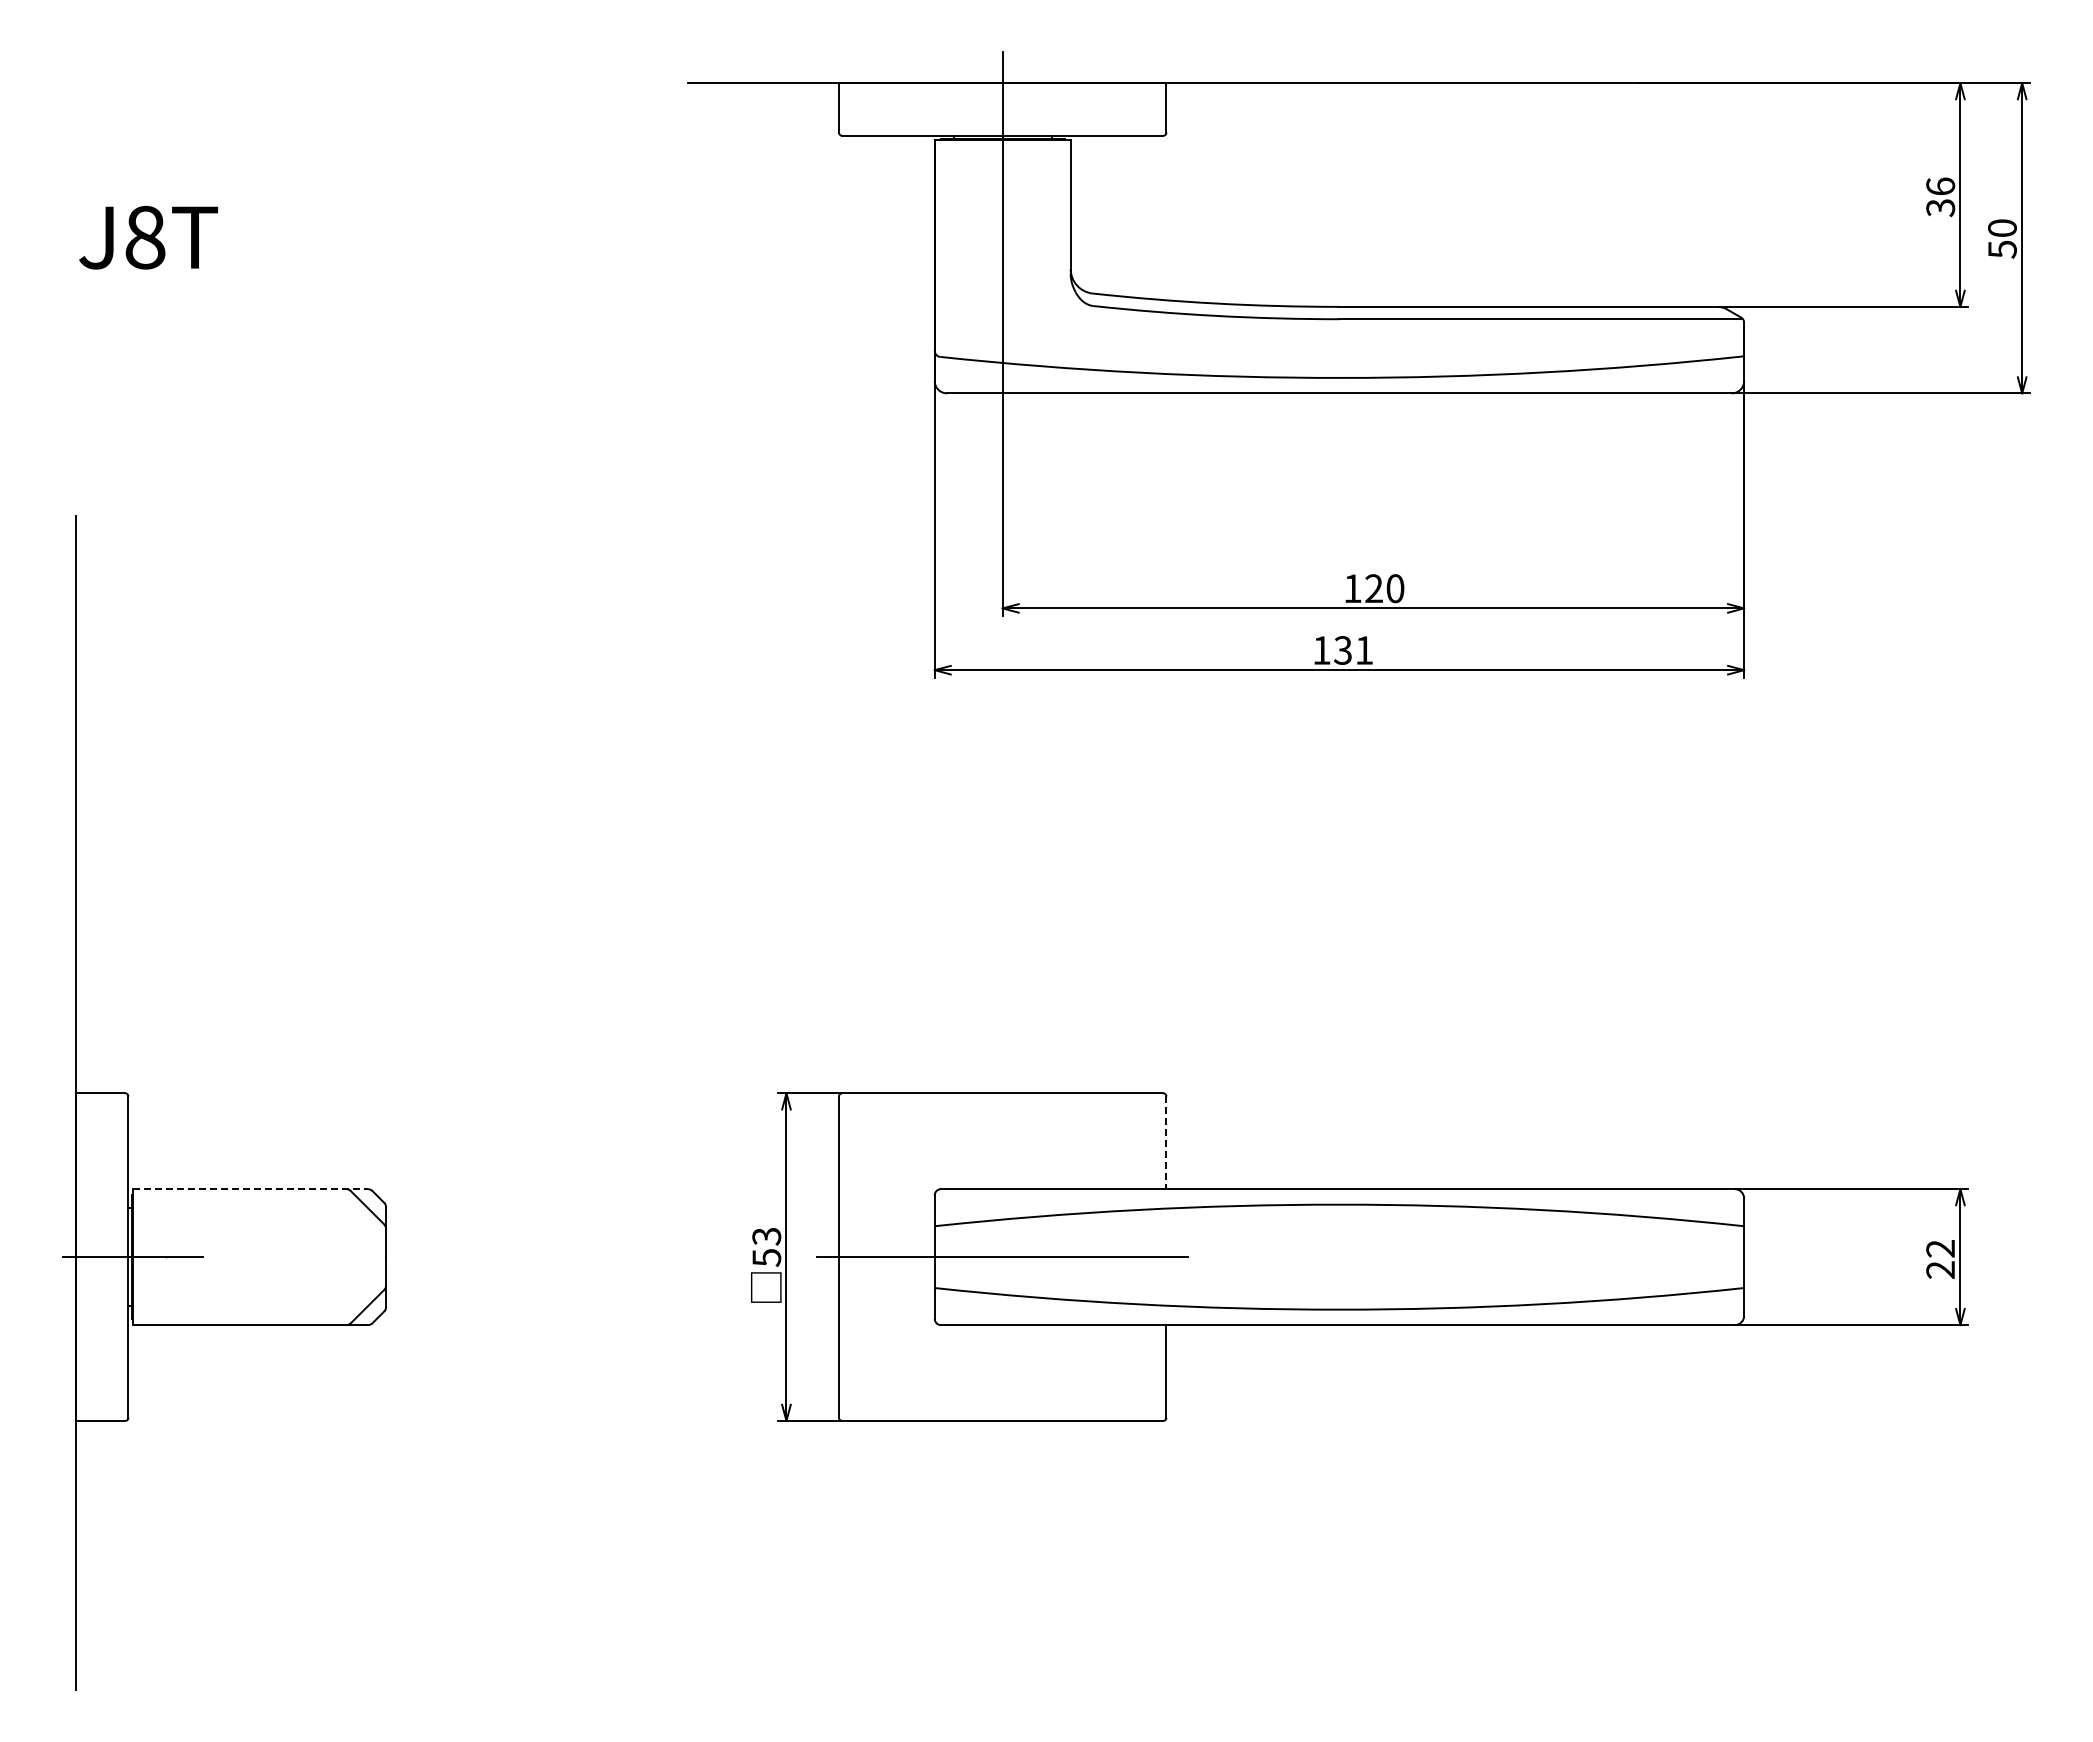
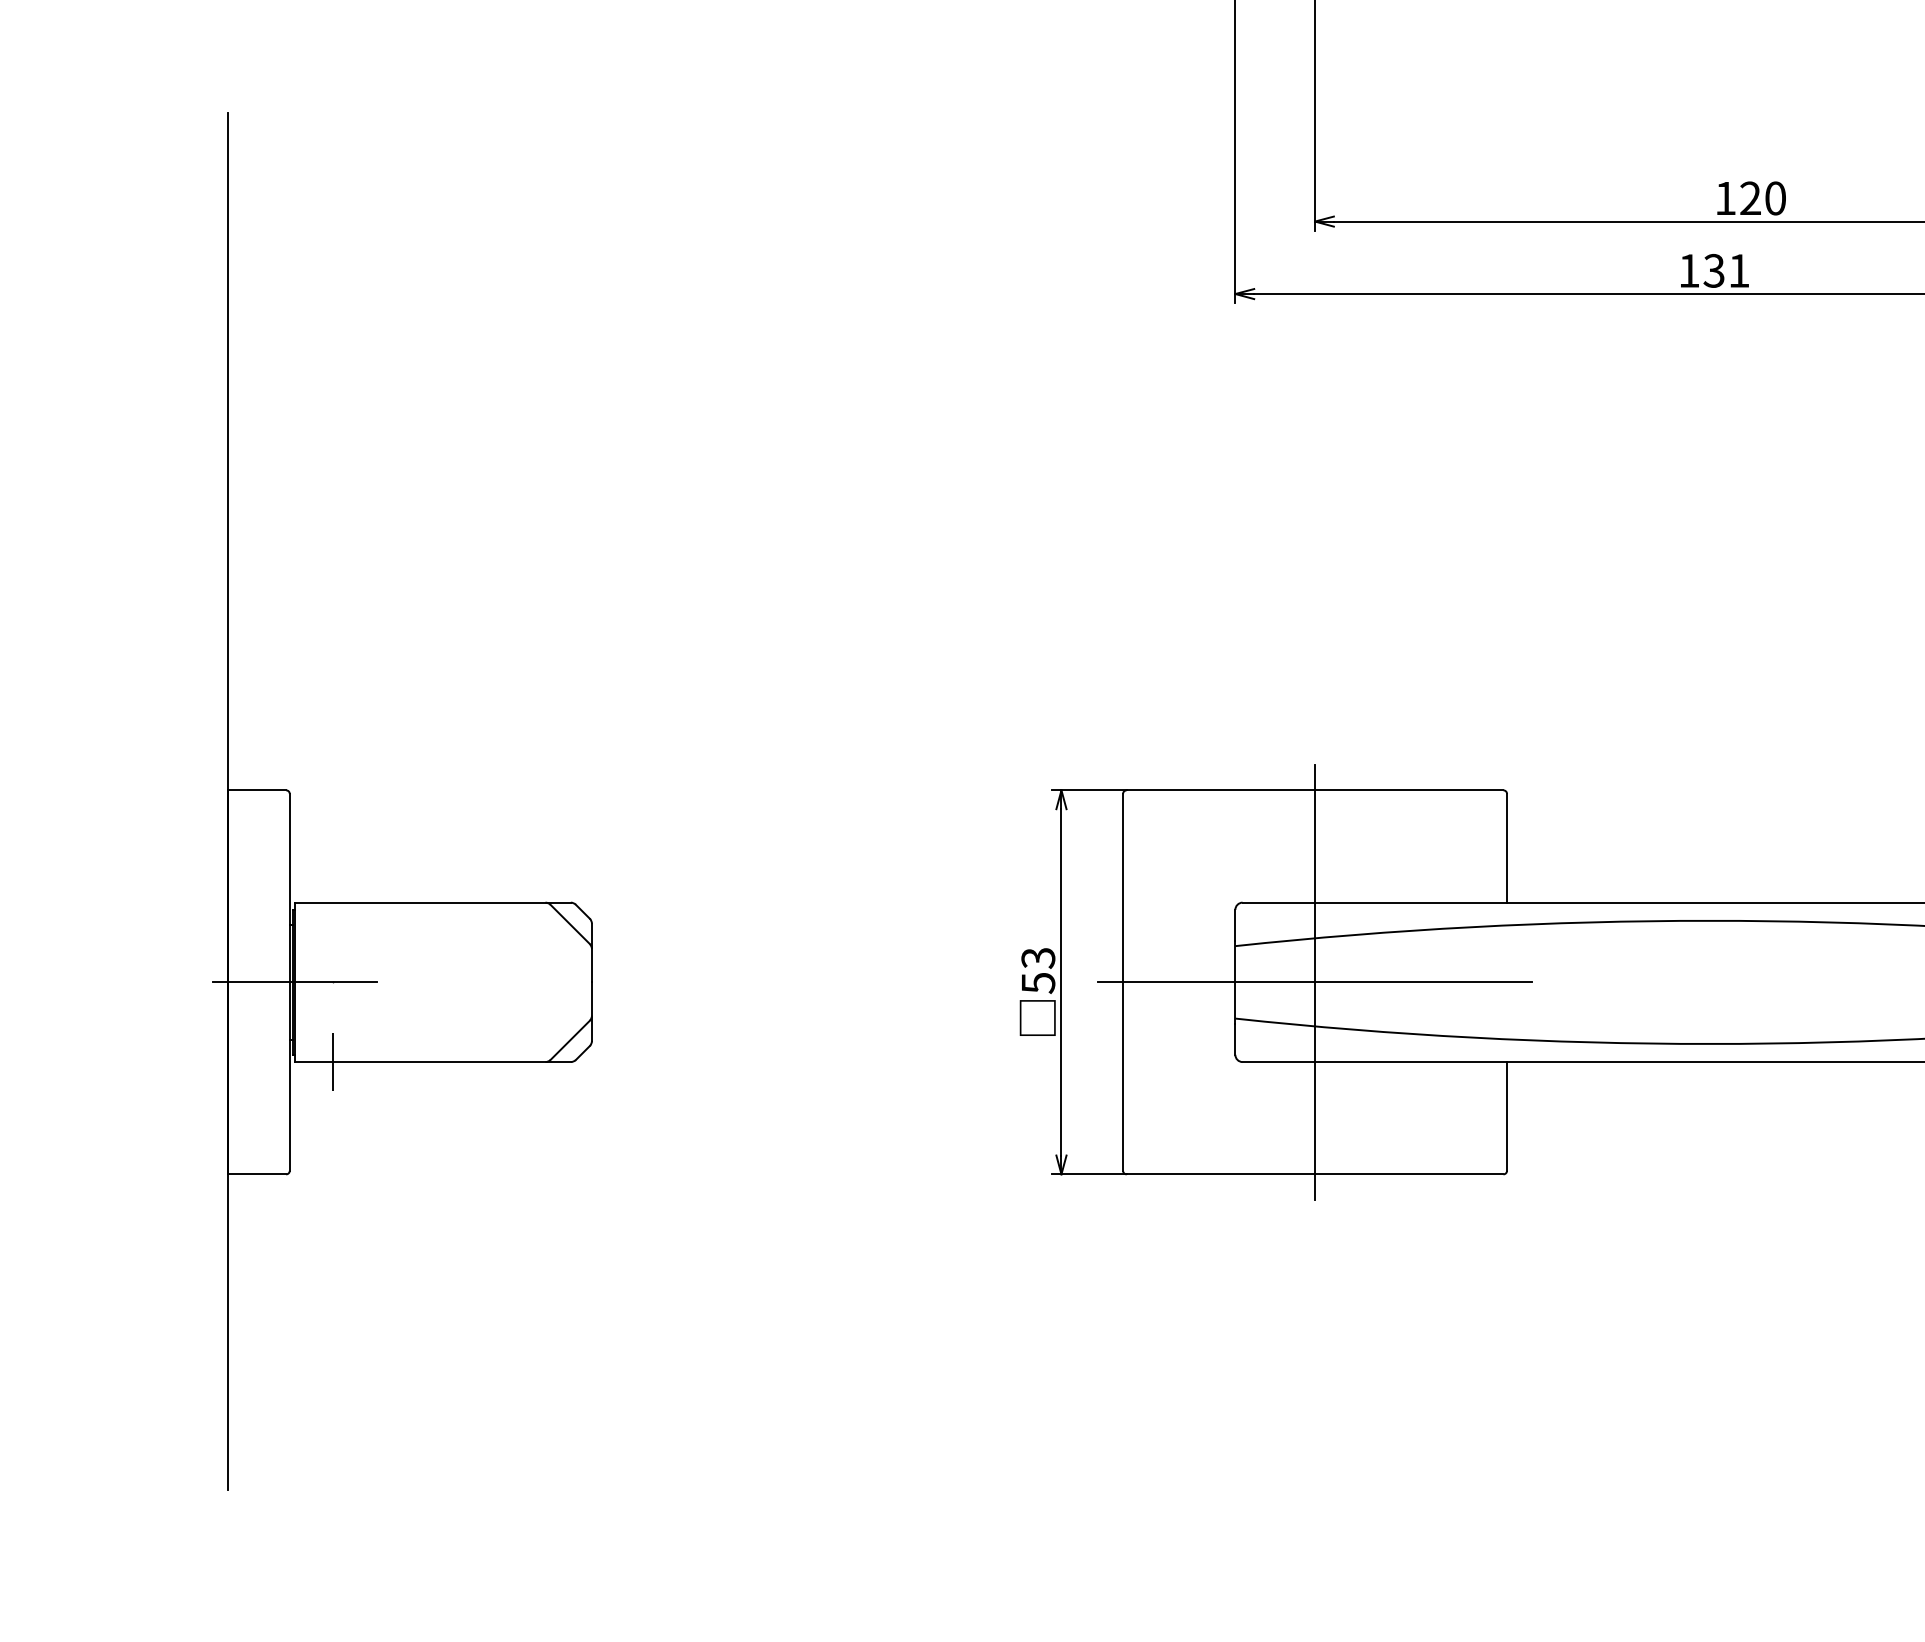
line: (1166, 1143) -> (1507, 849), dashed -> solid
line: (250, 1189) -> (432, 903), dashed -> solid
line: (1002, 1256) -> (1314, 981), added
line: (165, 1324) -> (333, 1061), added

